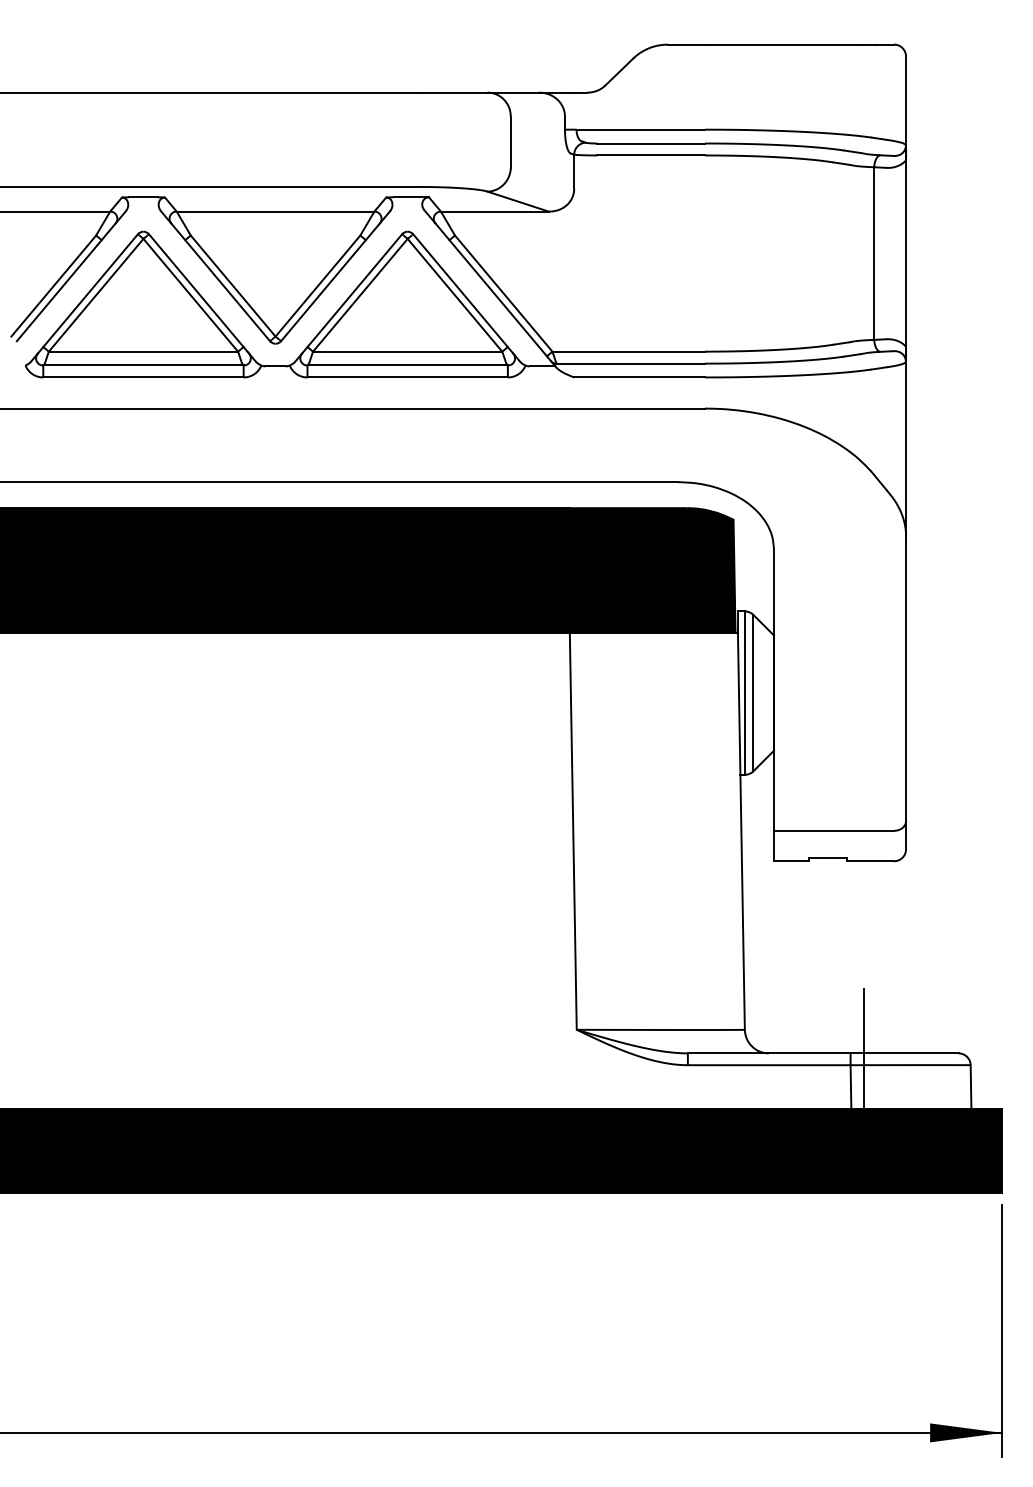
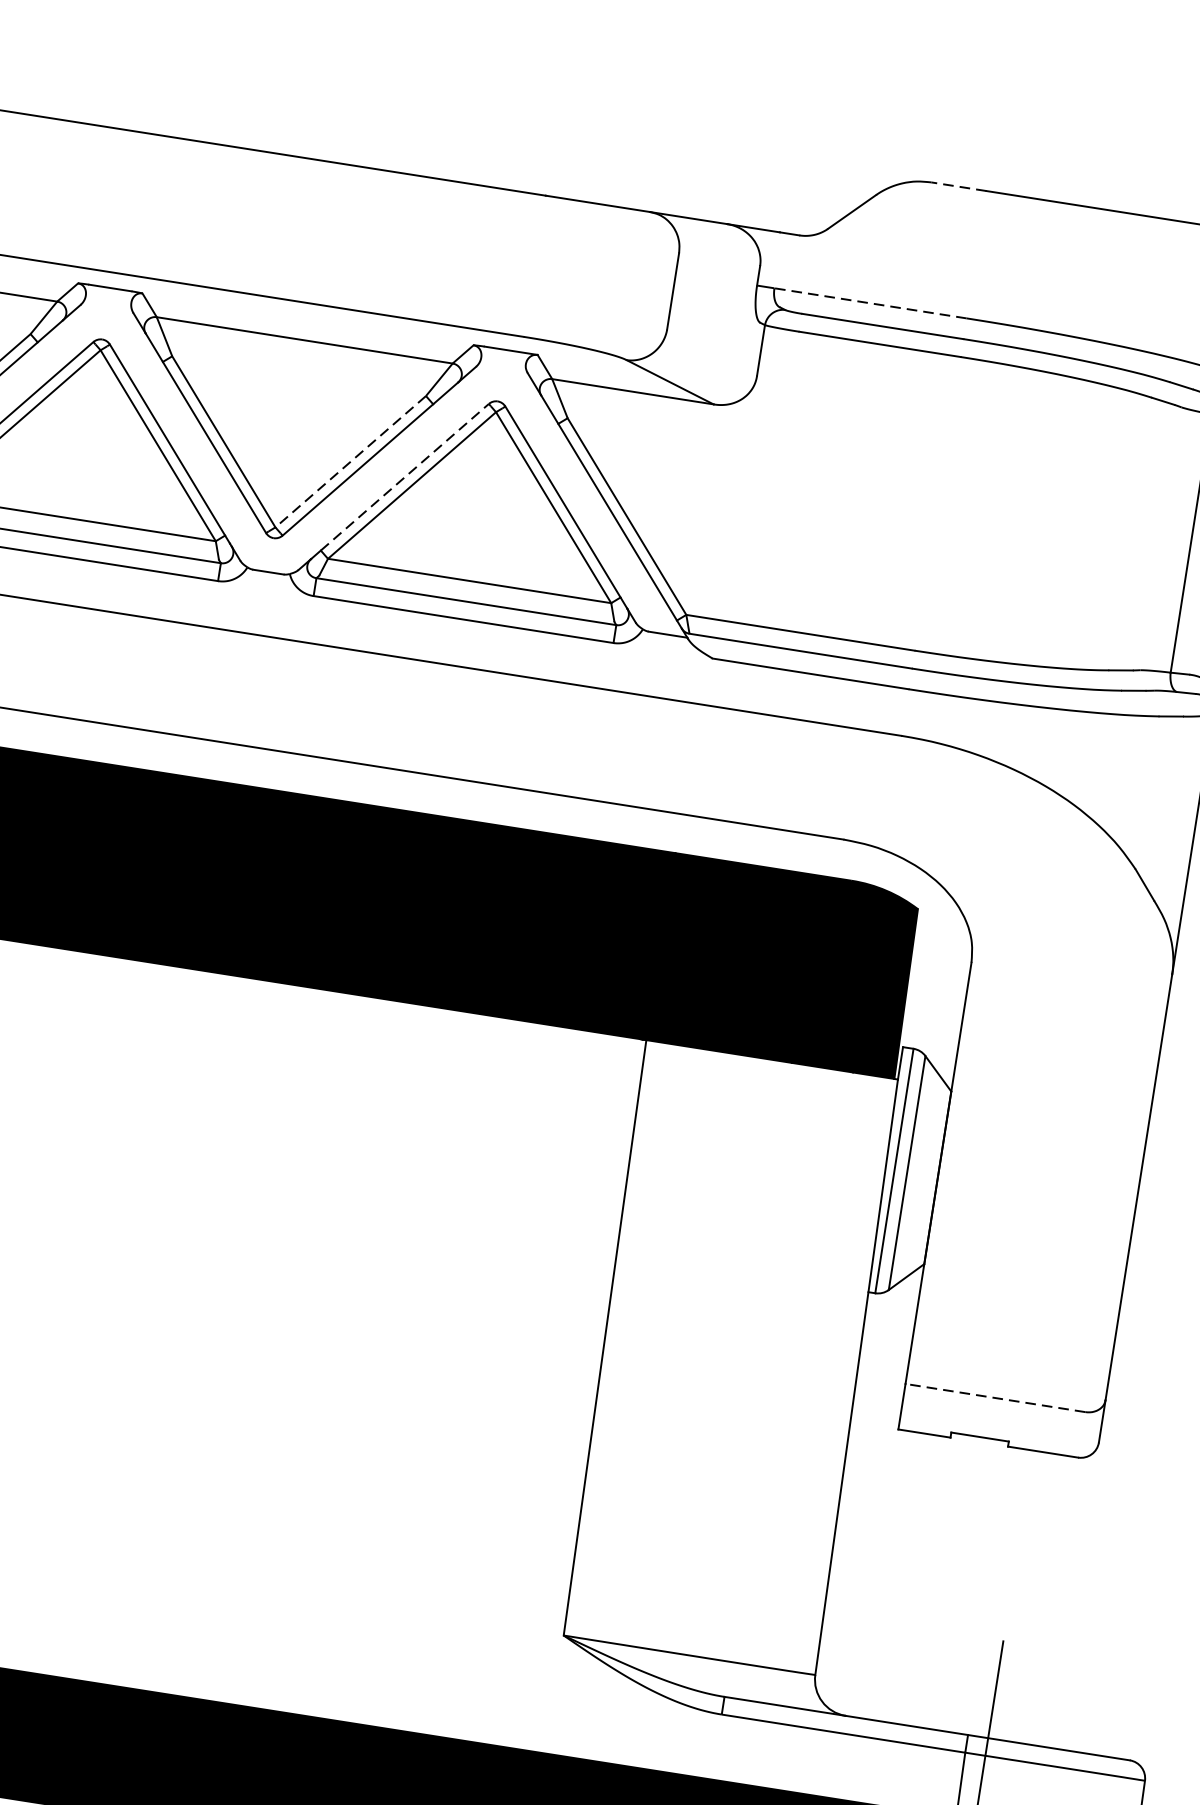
line: (686, 44) -> (958, 186), solid -> dashed
line: (640, 129) -> (870, 303), solid -> dashed
line: (317, 286) -> (349, 462), solid -> dashed
line: (354, 290) -> (404, 476), solid -> dashed
line: (833, 830) -> (994, 1397), solid -> dashed

